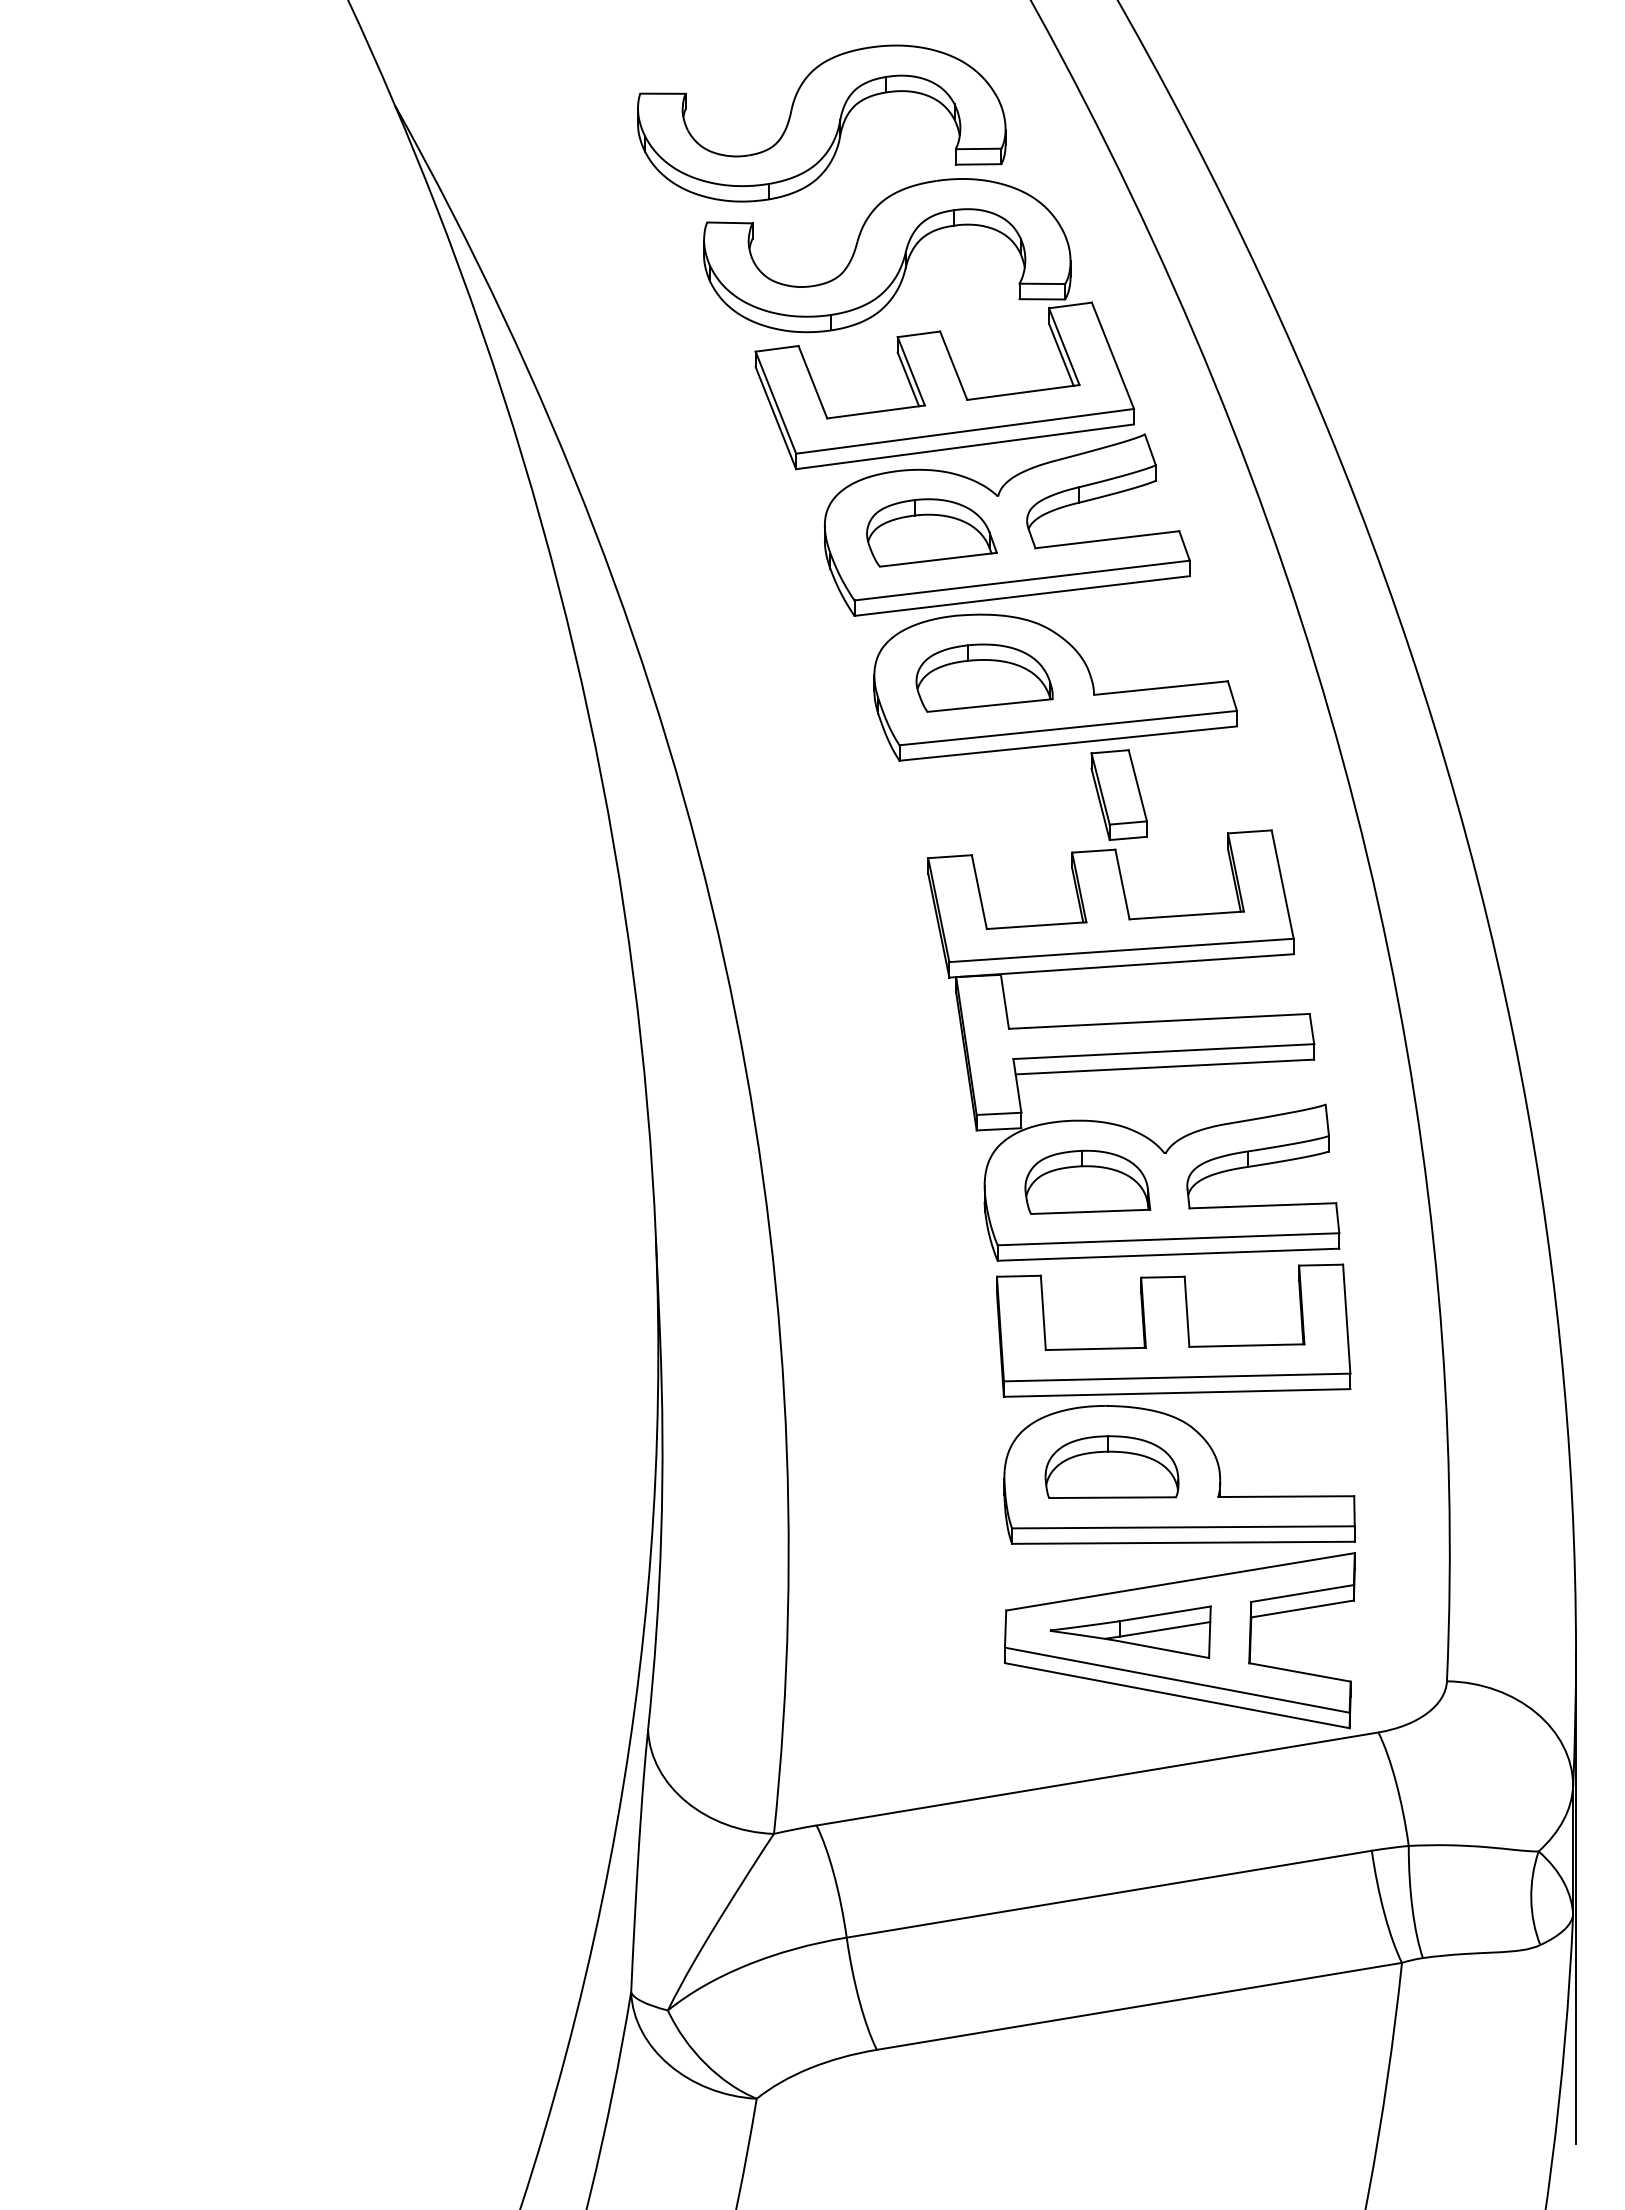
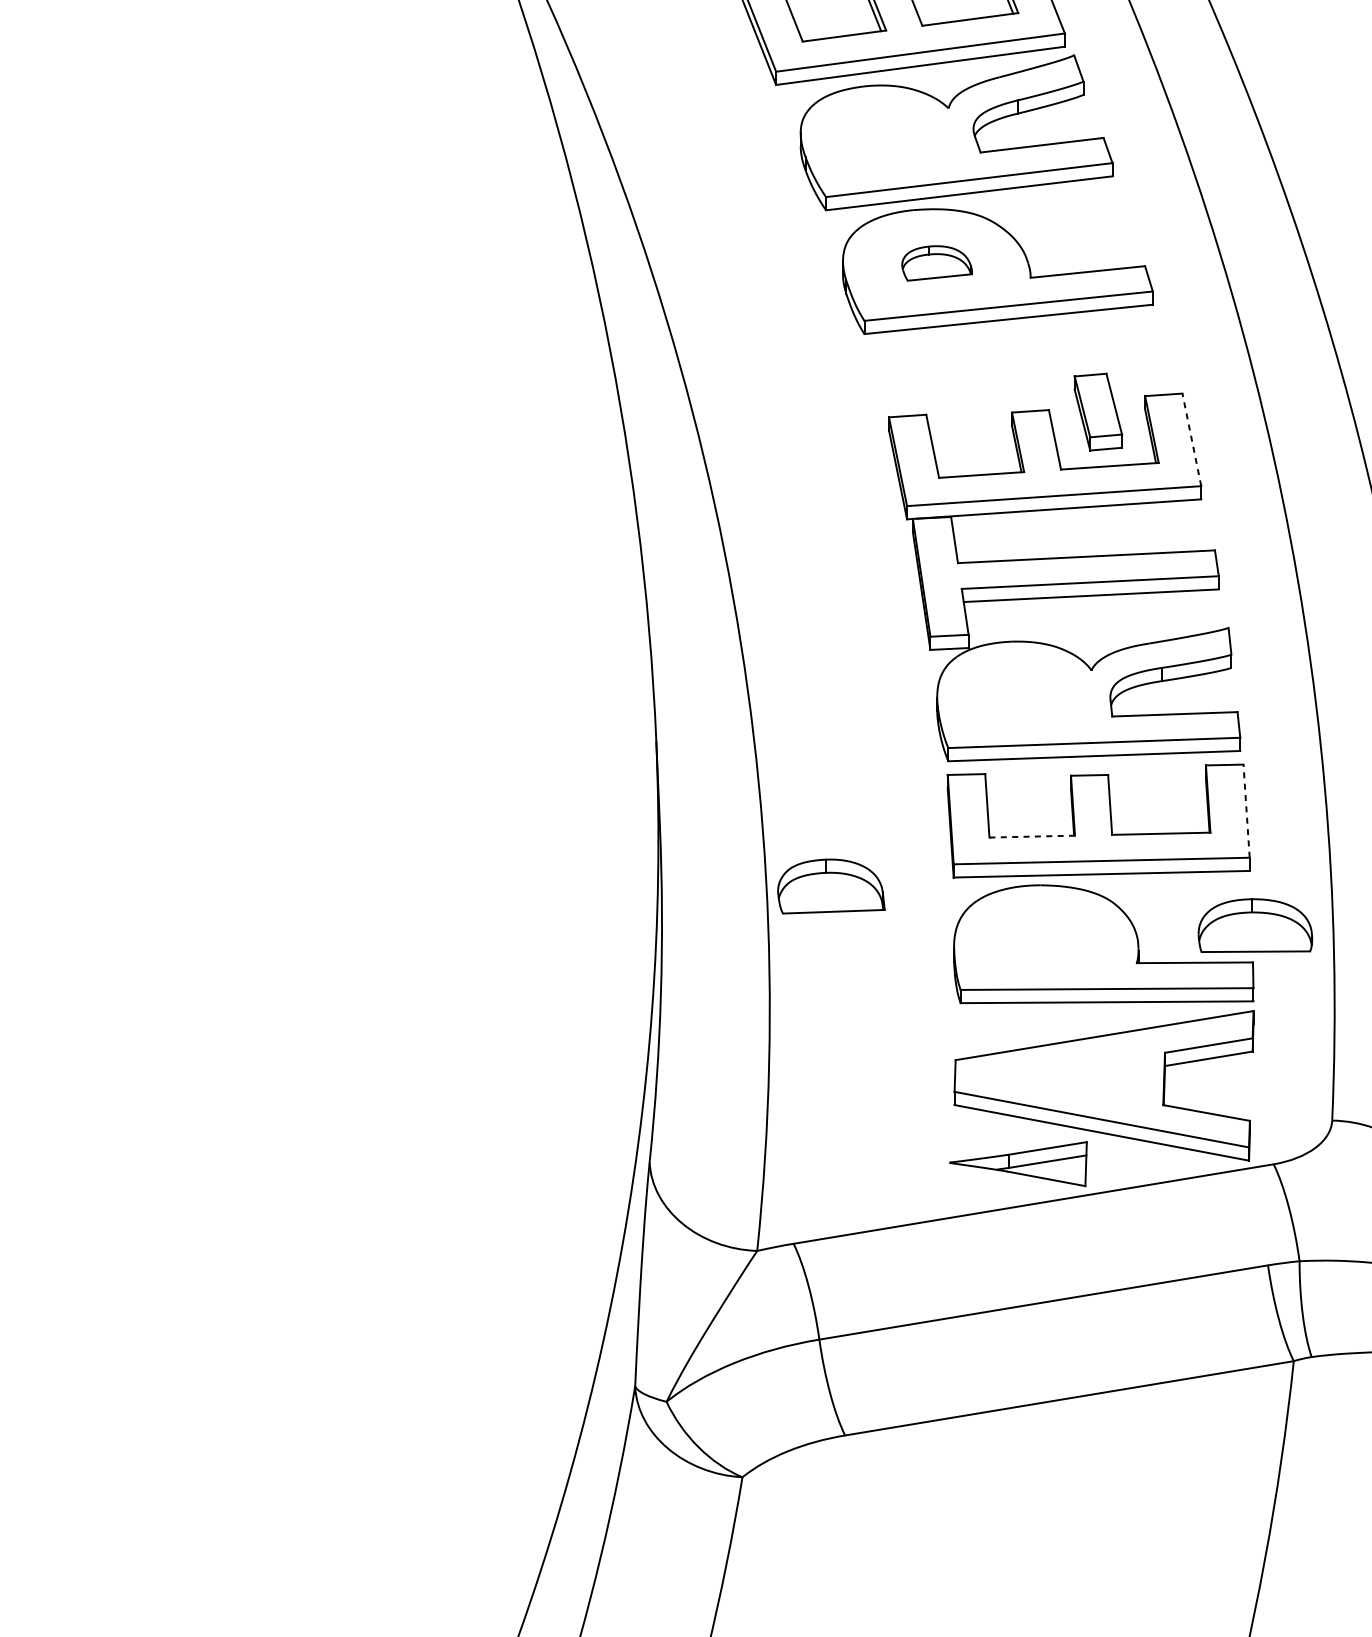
part: (931, 532) -> (891, 139), removed
part: (984, 677) -> (937, 262), size x0.6
part: (1118, 795) -> (1097, 412), moved
line: (1282, 884) -> (1191, 439), solid -> dashed
part: (1087, 1181) -> (831, 885), moved
line: (1346, 1319) -> (1246, 811), solid -> dashed
line: (1095, 1348) -> (1031, 836), solid -> dashed
part: (1111, 1466) -> (1254, 925), moved
part: (1130, 1631) -> (1018, 1163), moved

